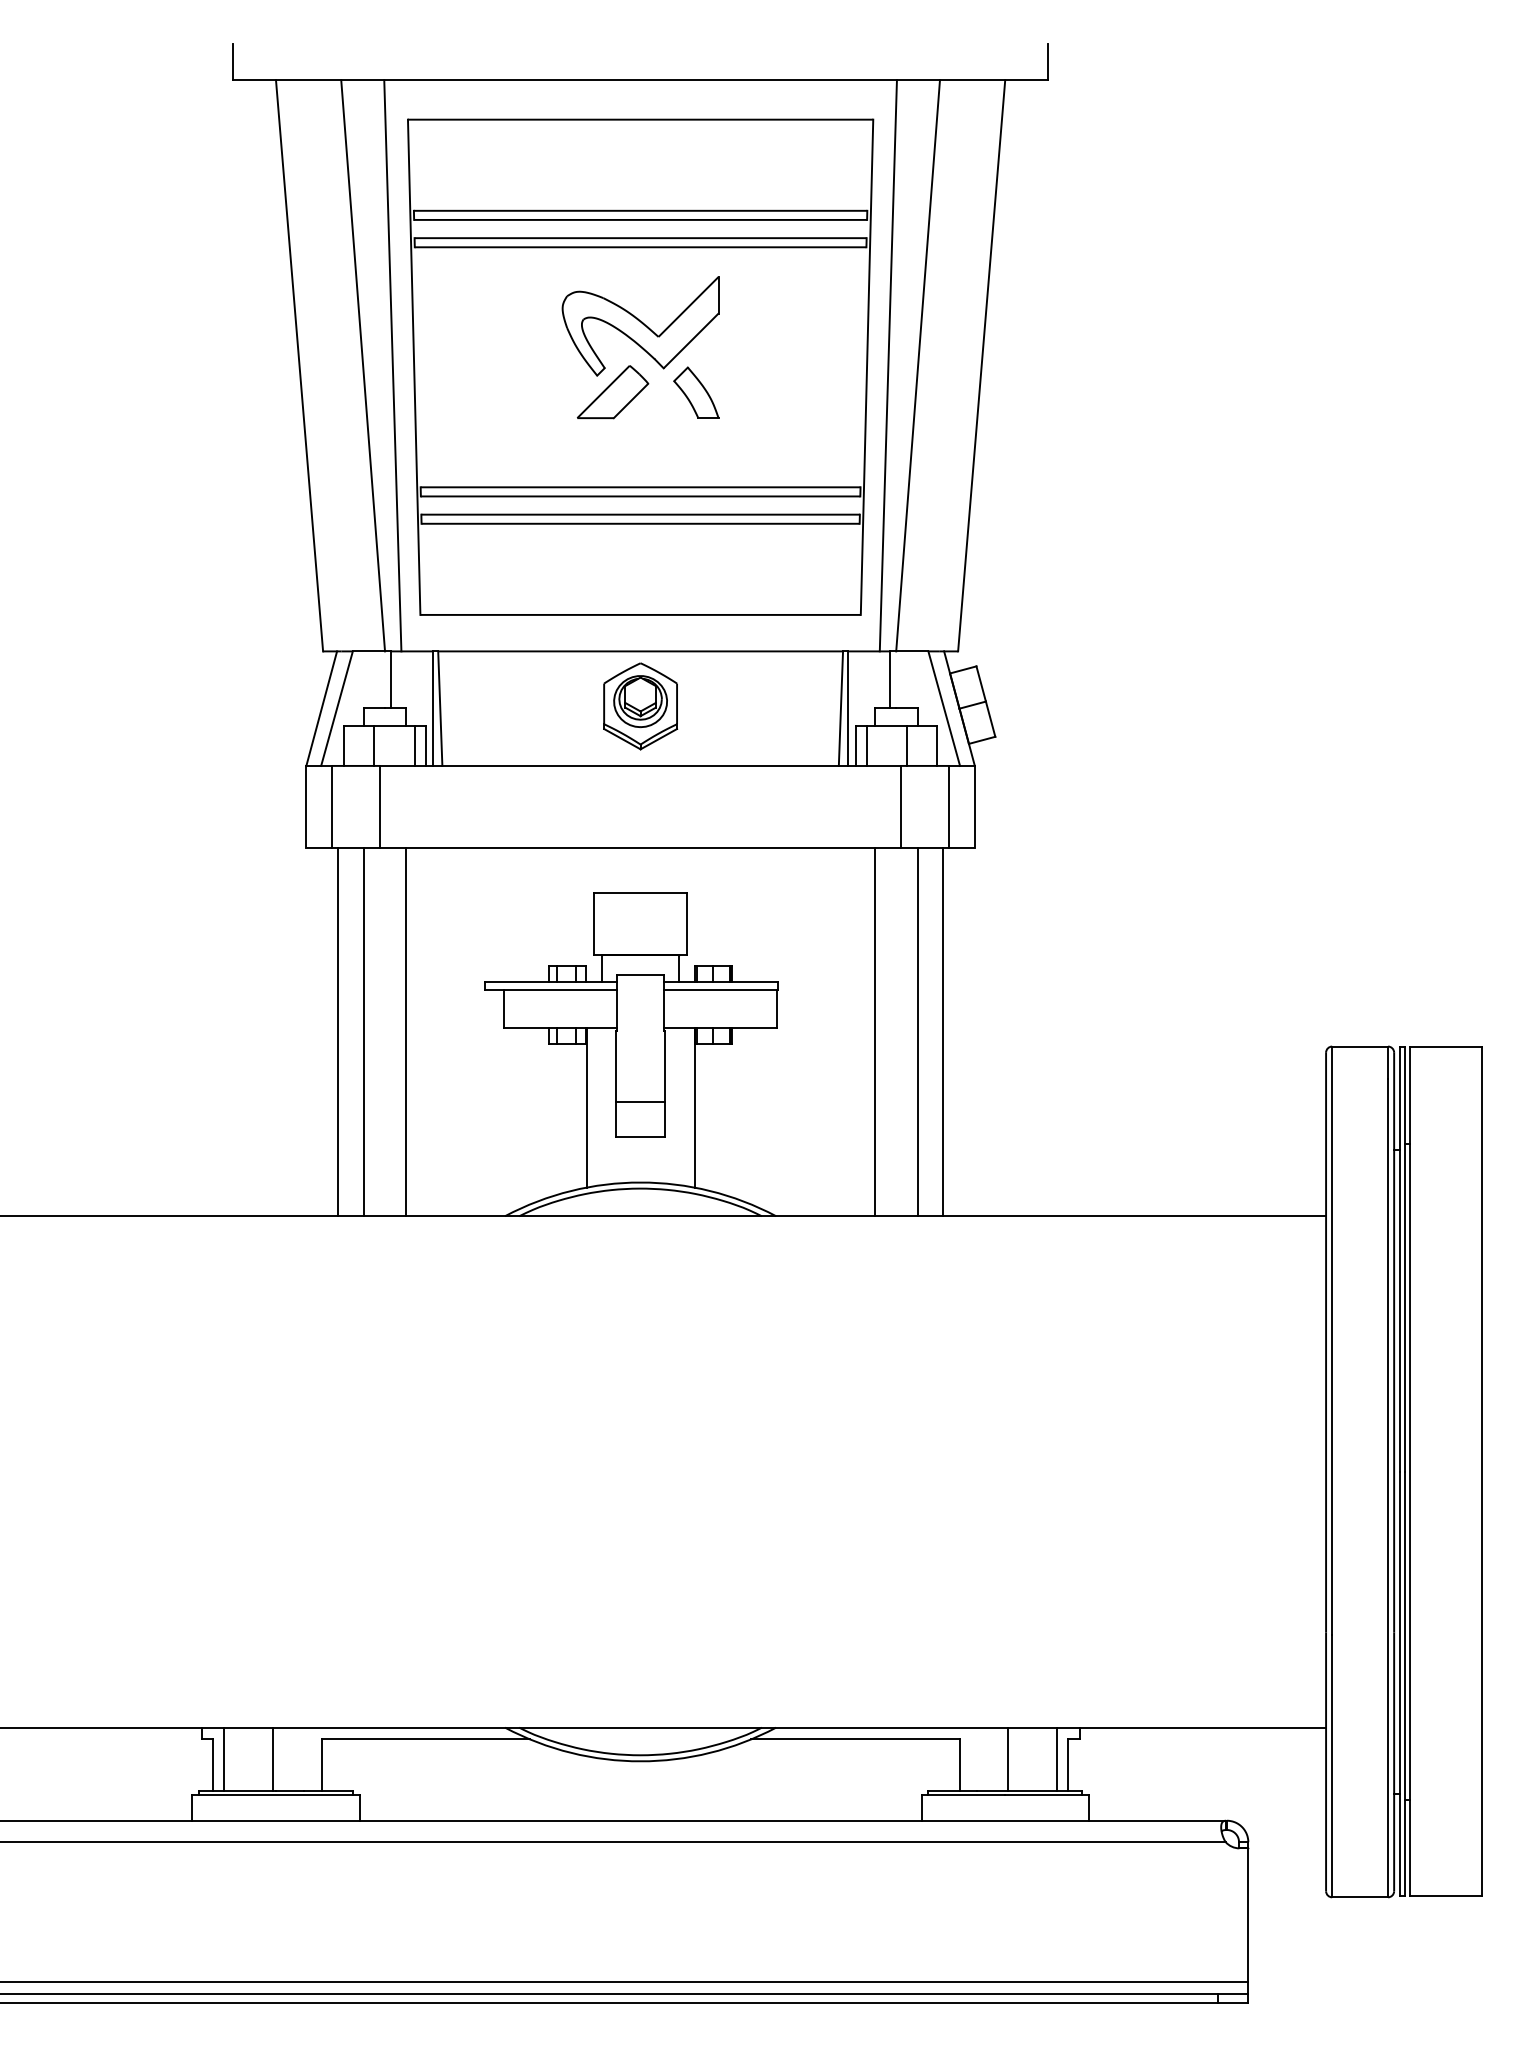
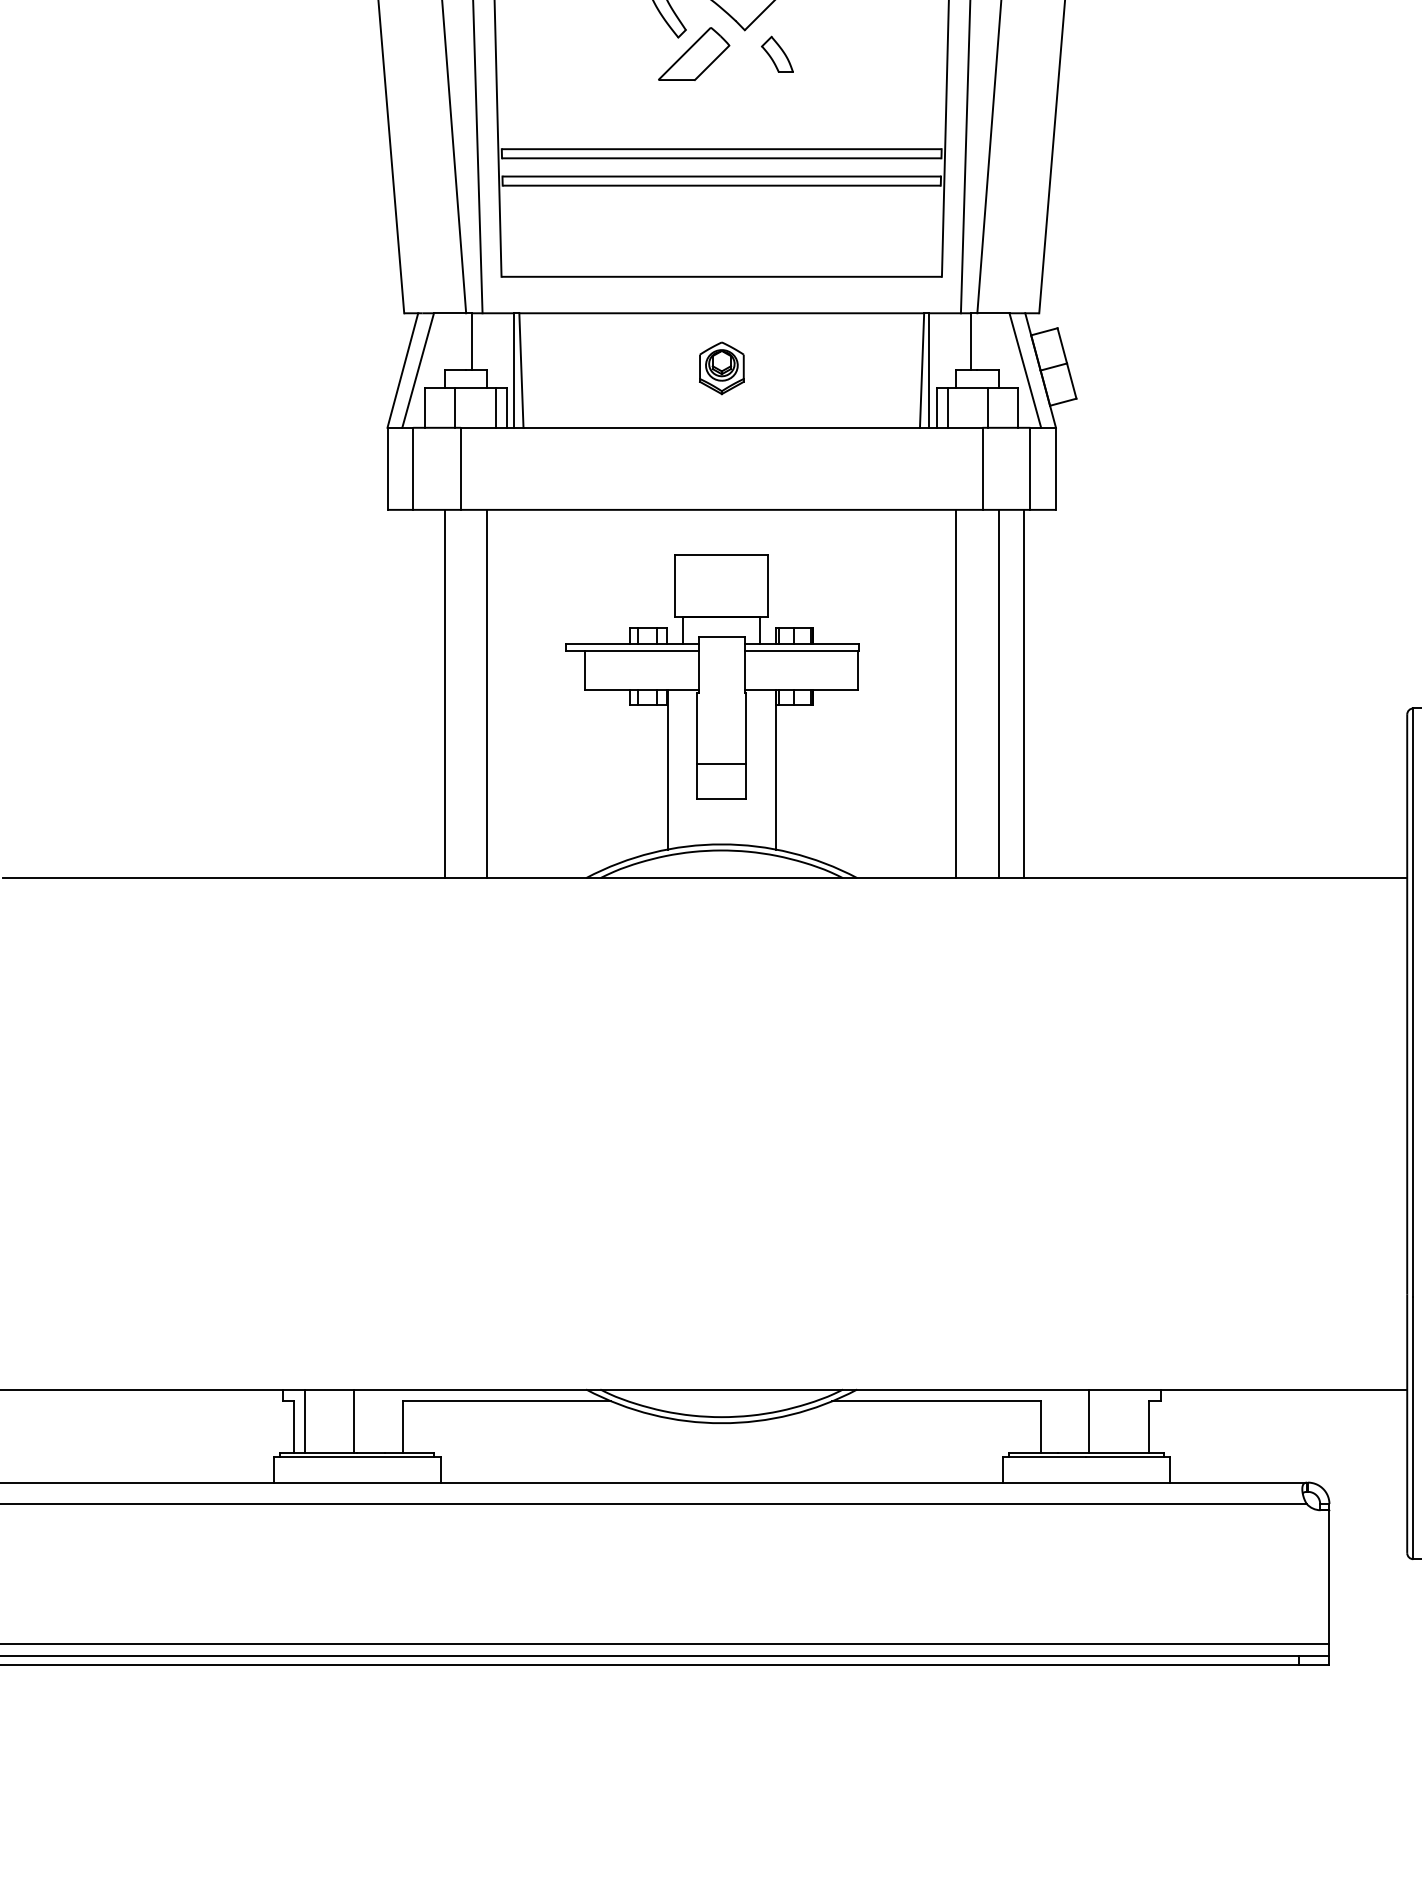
part: (696, 392) -> (777, 54), size x0.7
part: (640, 706) -> (721, 368), size x0.6
line: (338, 1031) -> (419, 693), removed
line: (1056, 1758) -> (1137, 1420), removed

